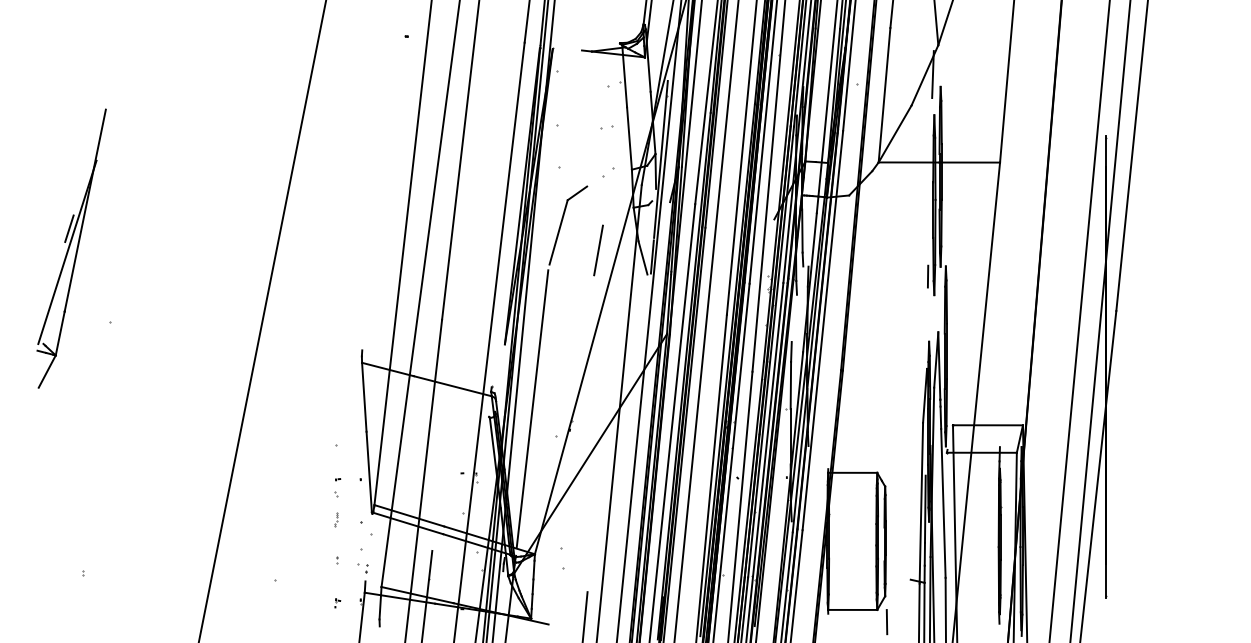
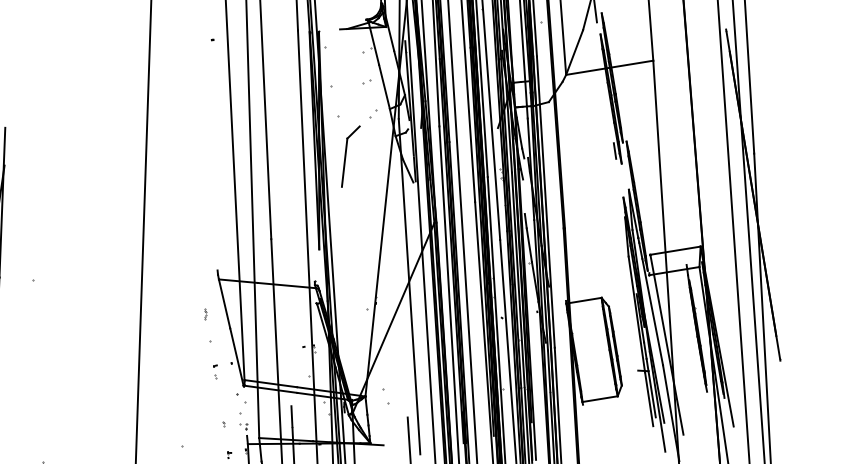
line: (598, 250) -> (375, 171), removed
line: (532, 408) -> (346, 292), removed
part: (336, 519) -> (205, 313), moved
line: (886, 622) -> (625, 404), removed

